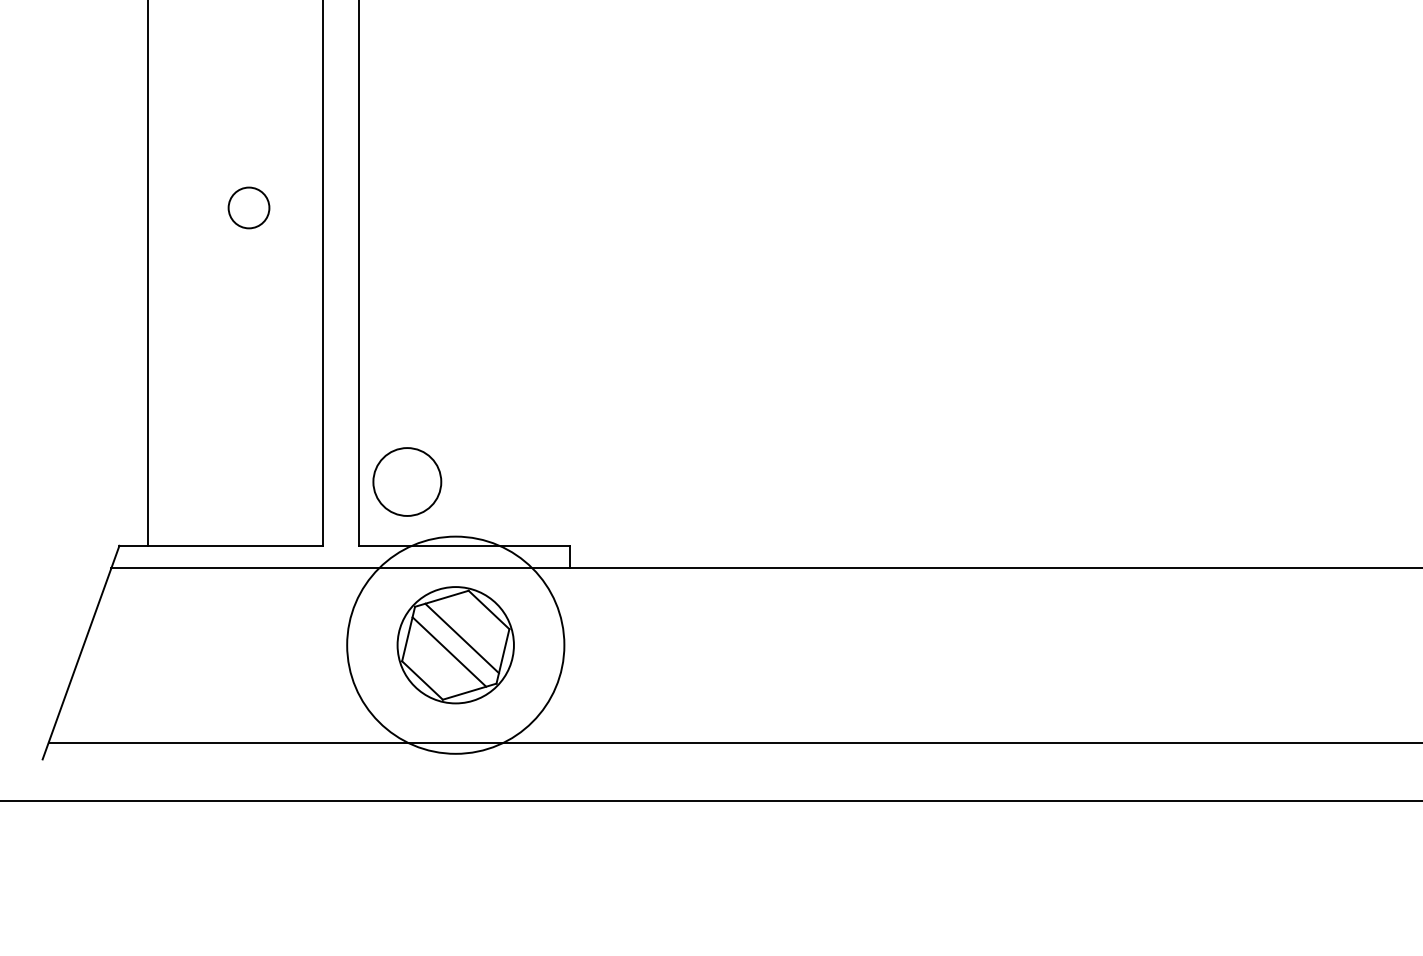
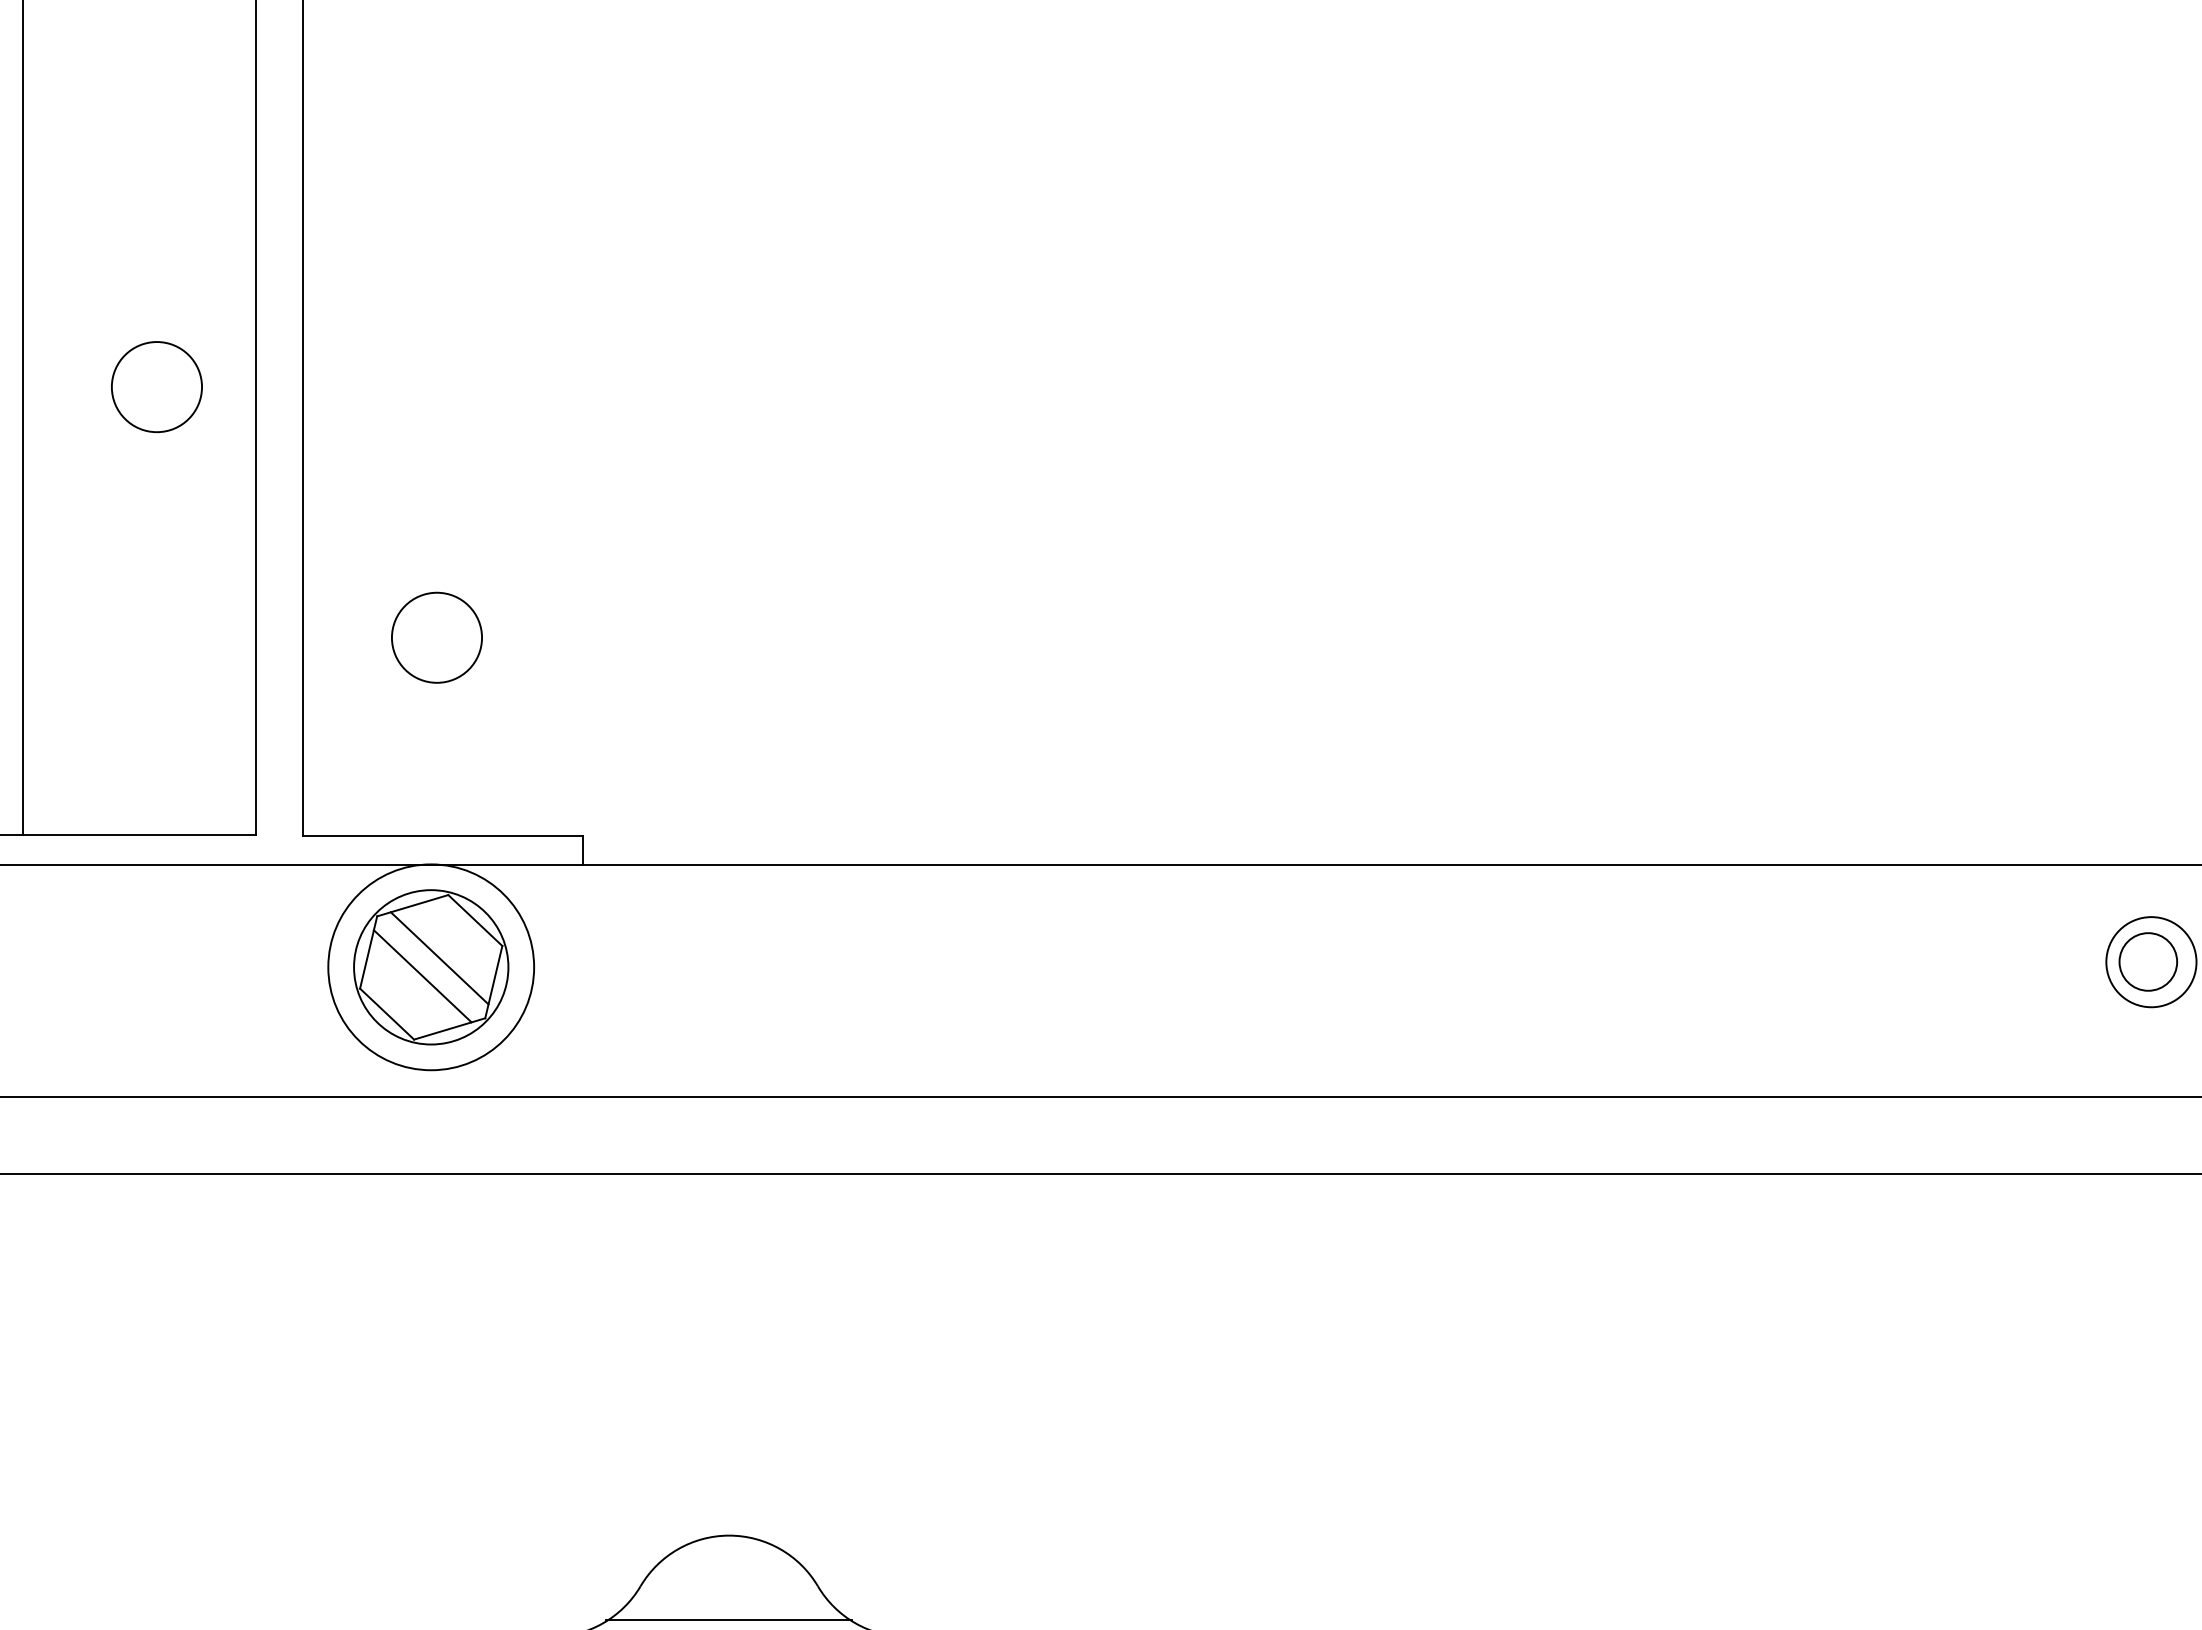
circle: (248, 208) -> (156, 387), size x1.67
circle: (406, 481) -> (436, 637), moved
circle: (455, 645) -> (431, 967), size x0.71

